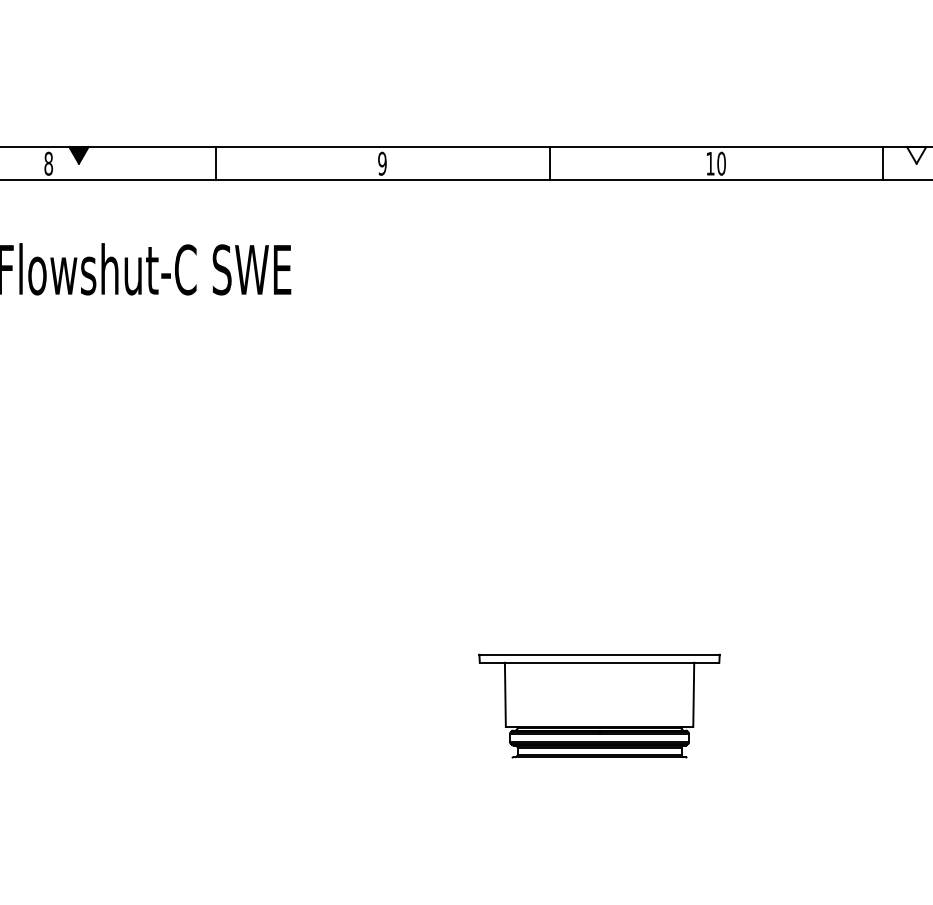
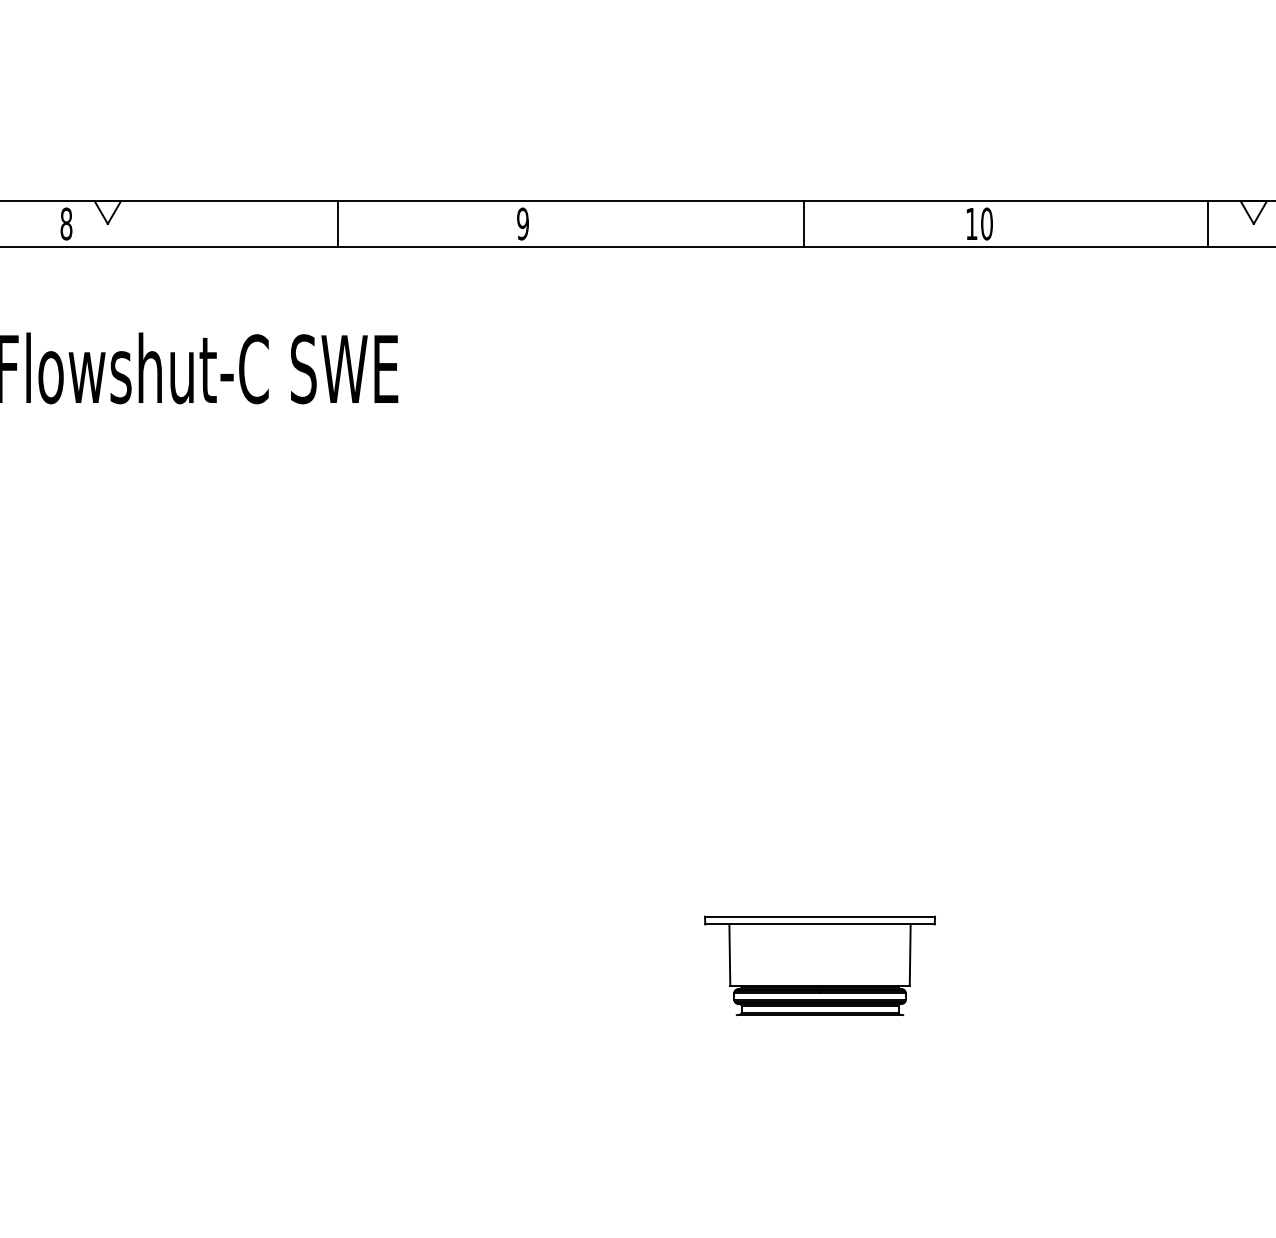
fill: (78, 155) -> (107, 212), removed
line: (216, 163) -> (338, 223), moved
line: (549, 163) -> (803, 223), moved
part: (599, 705) -> (819, 965), size x0.7

